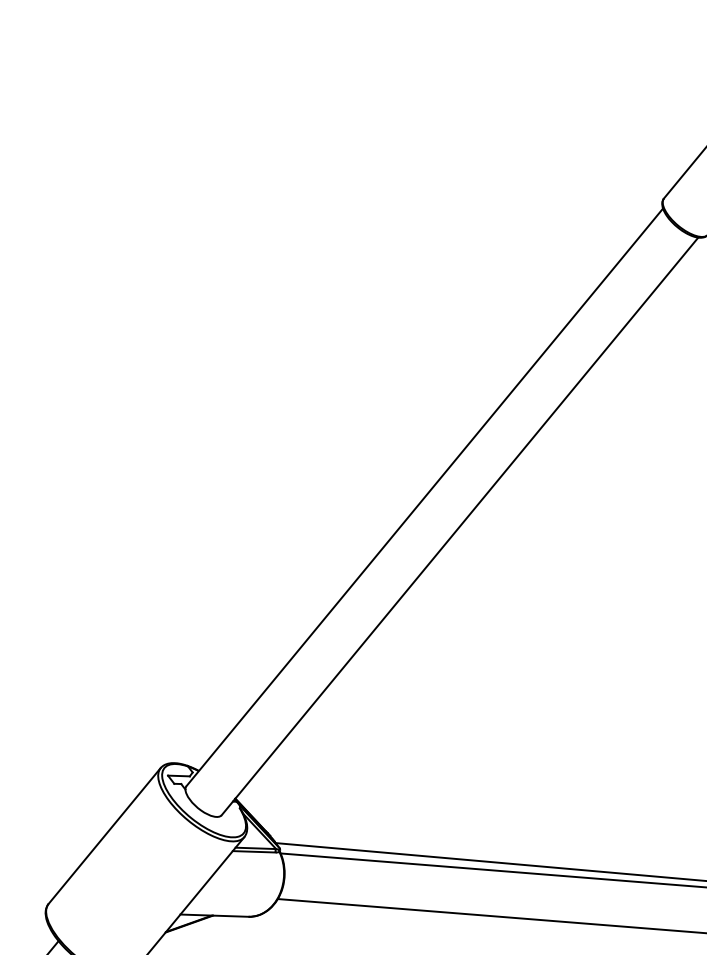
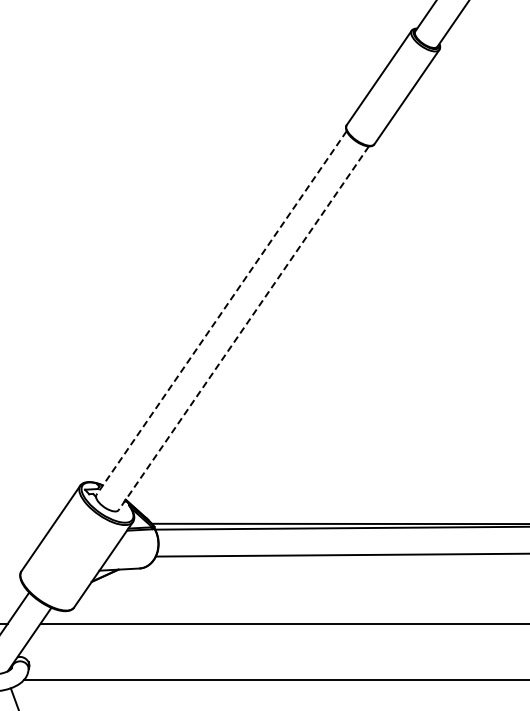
line: (424, 498) -> (221, 313), solid -> dashed
line: (459, 526) -> (243, 328), solid -> dashed

